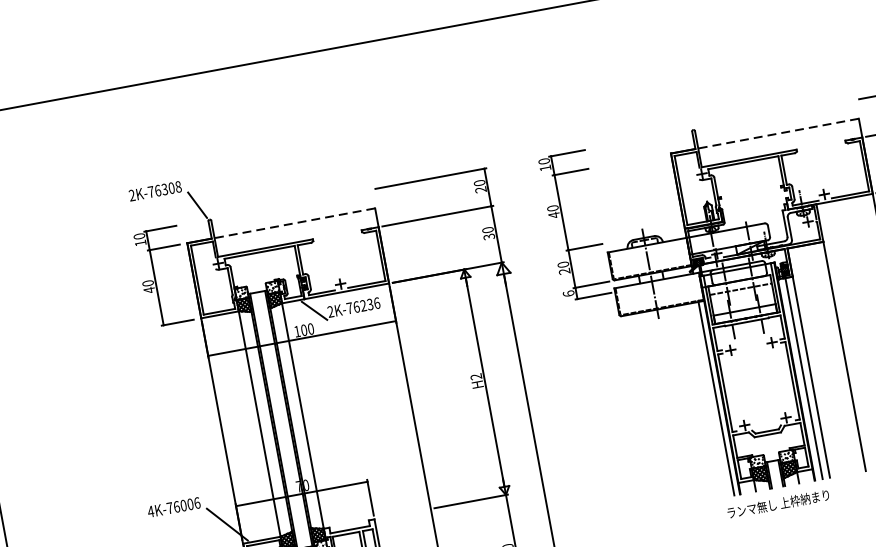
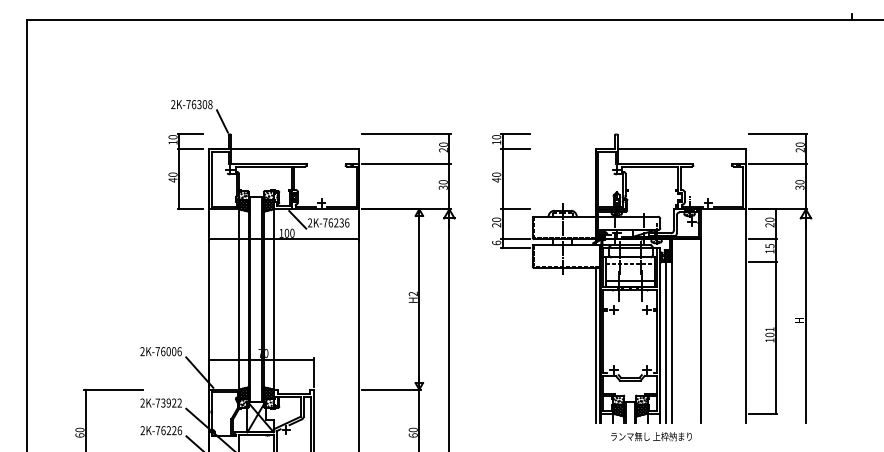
line: (778, 133) -> (681, 149), dashed -> solid
line: (294, 223) -> (294, 149), dashed -> solid
text: (778, 503) -> (651, 436), moved
text: (150, 511) -> (142, 351), 4K-76006 -> 2K-76006

